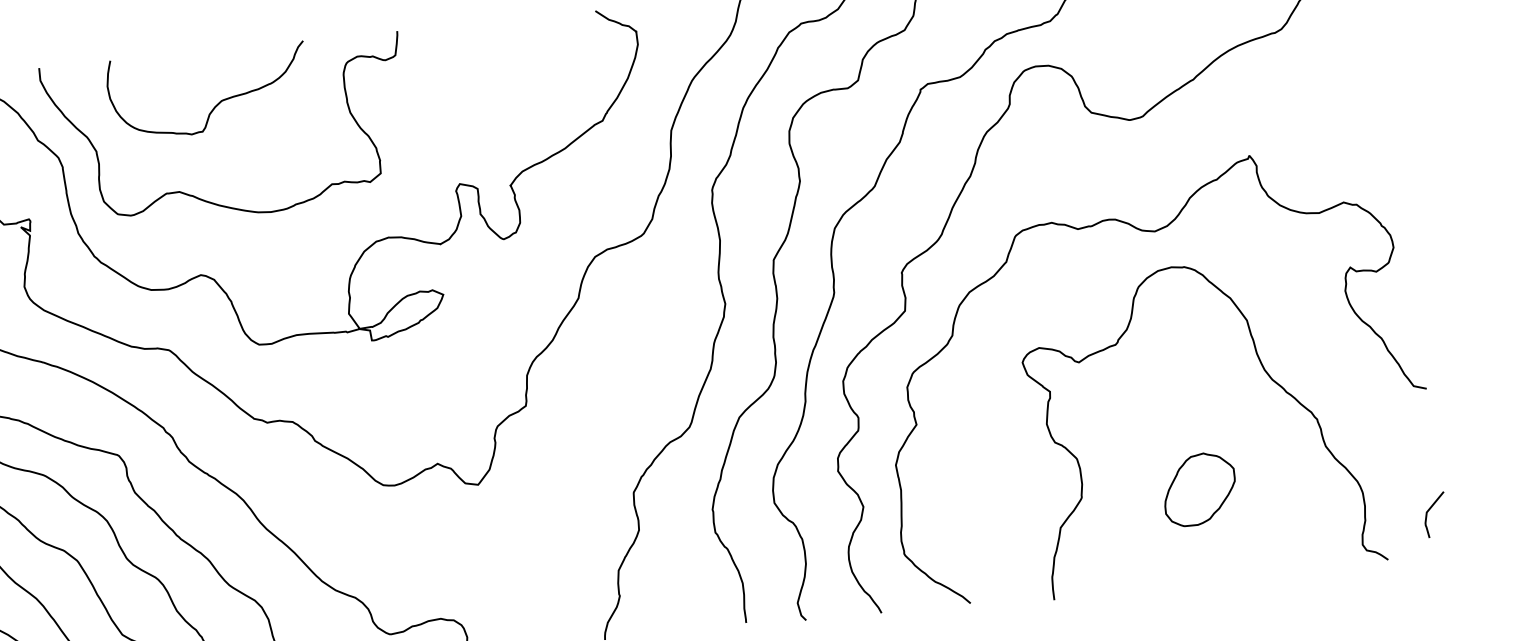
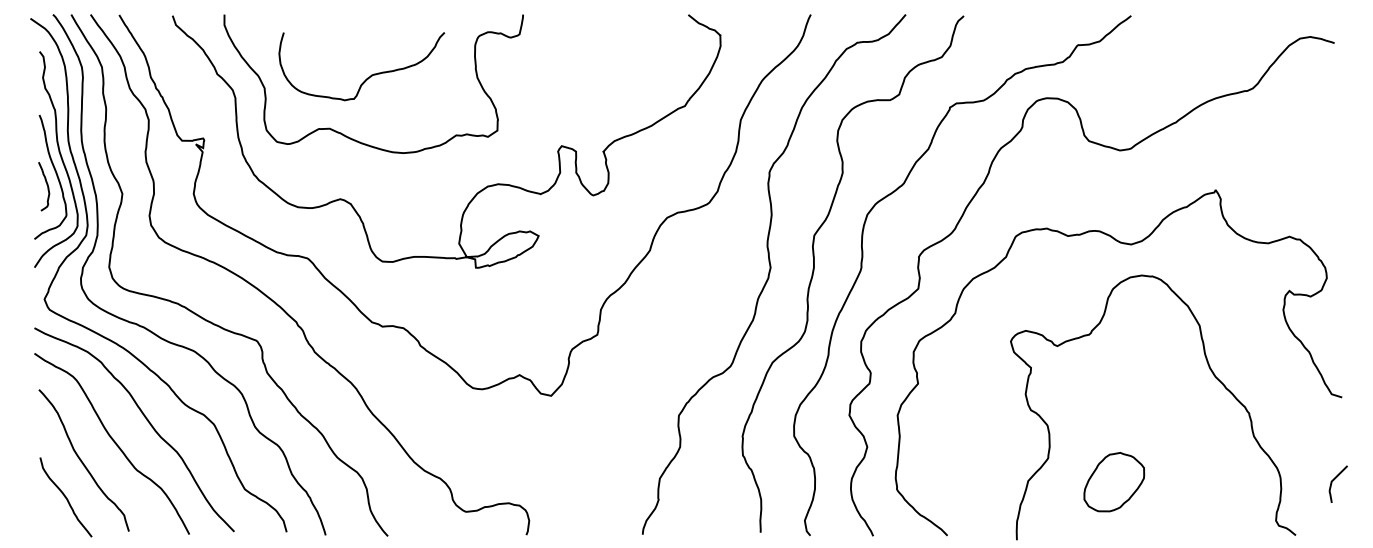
curve: (216, 104) -> (367, 77), moved
part: (1200, 489) -> (1114, 482), moved
curve: (1430, 510) -> (1334, 480), moved

